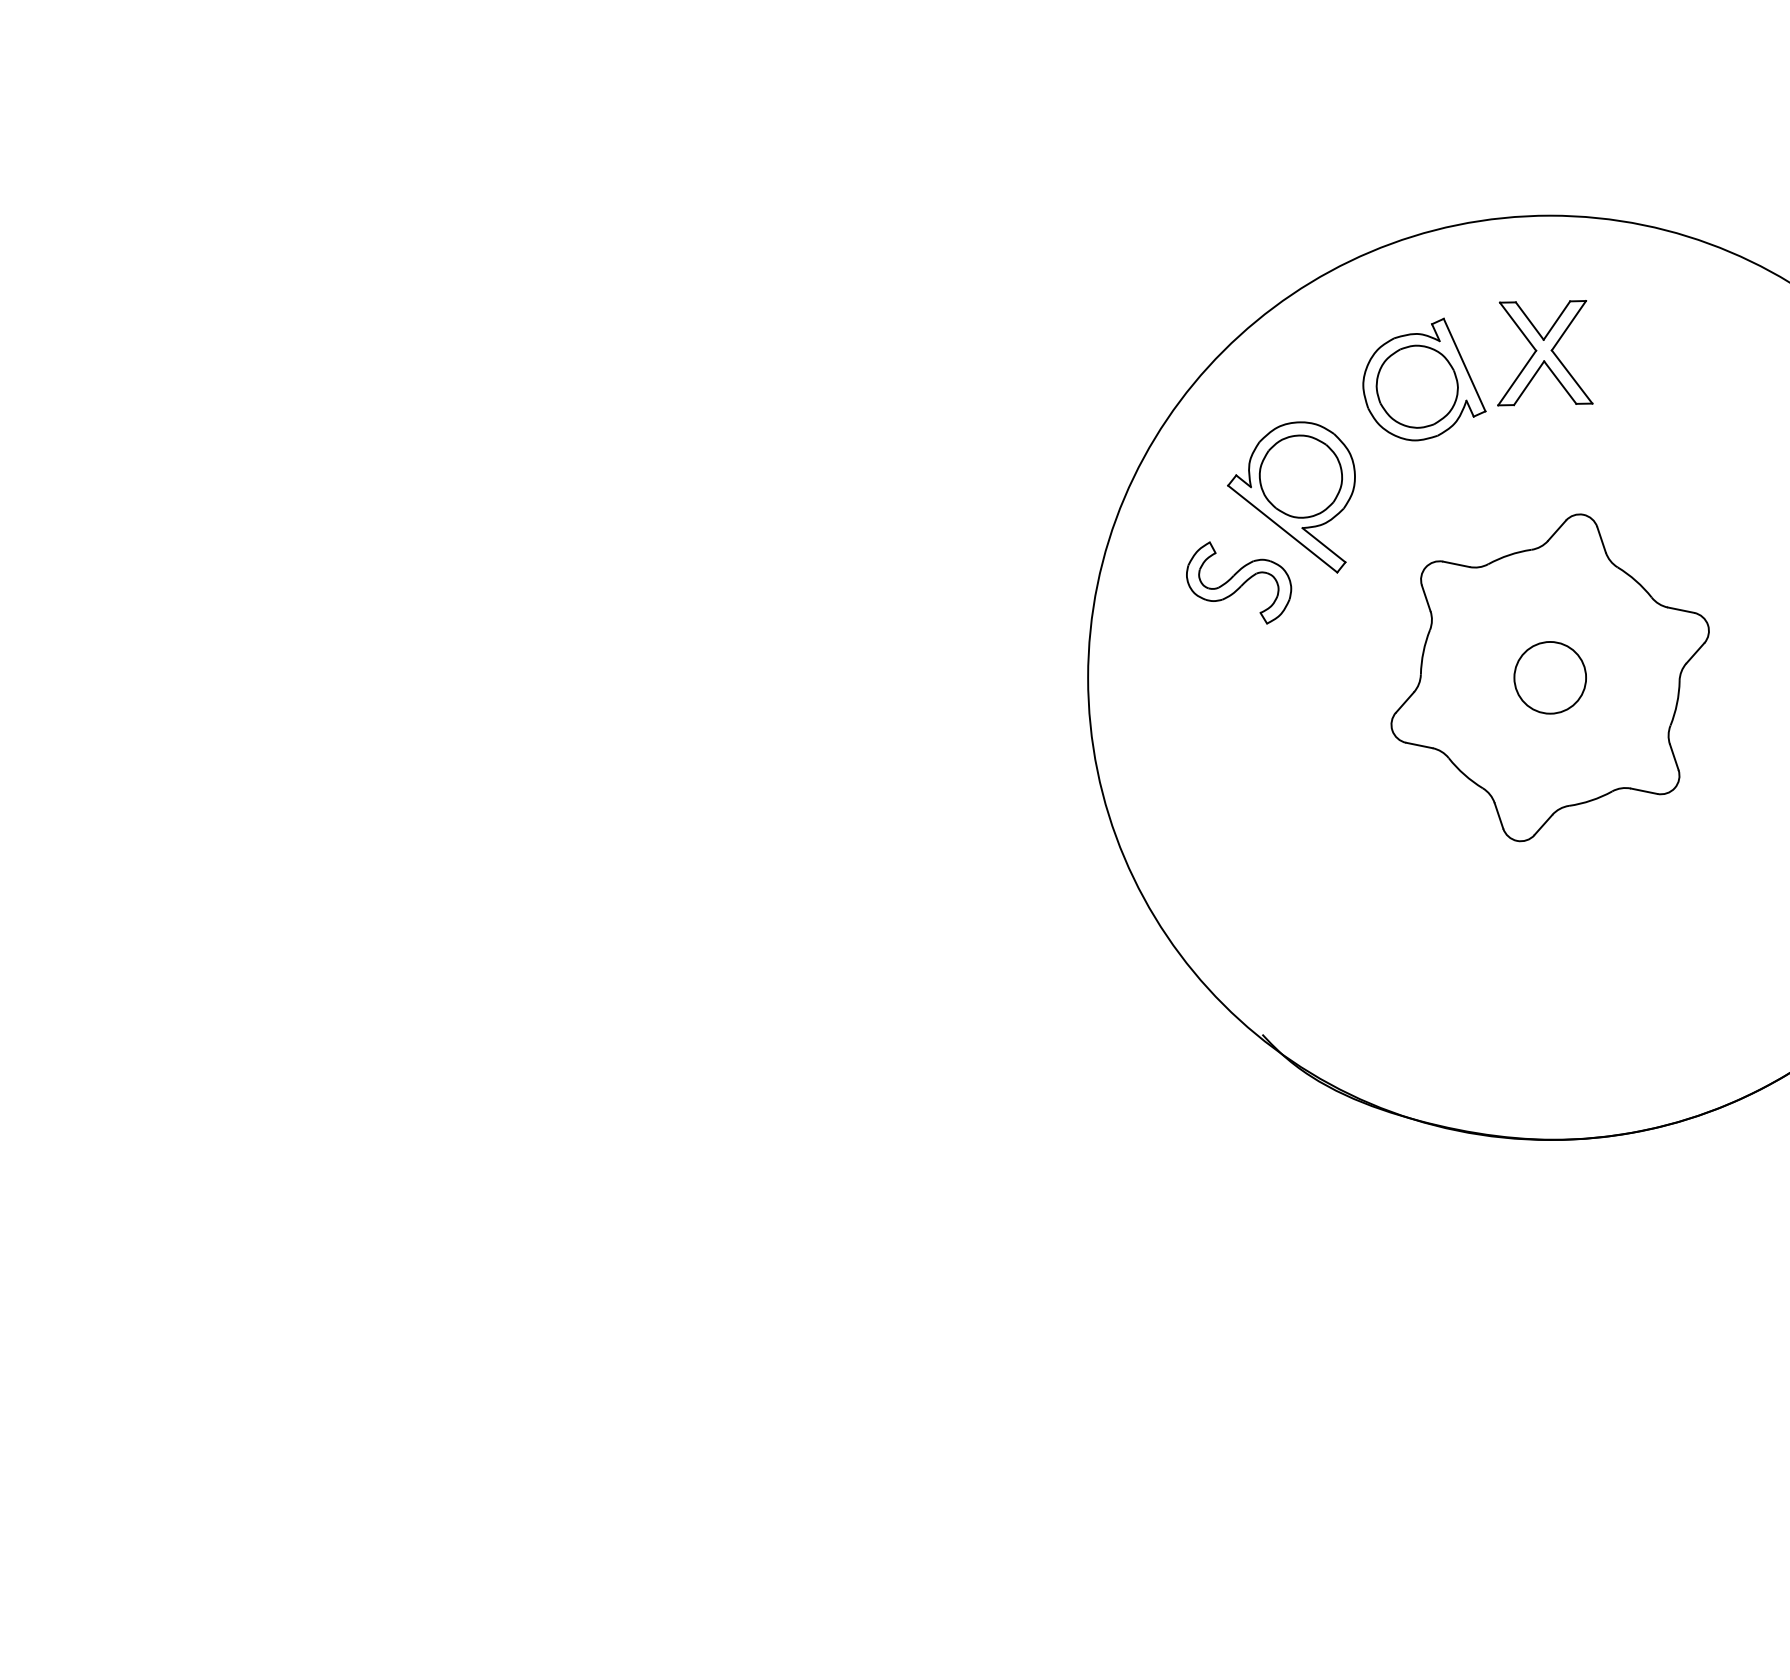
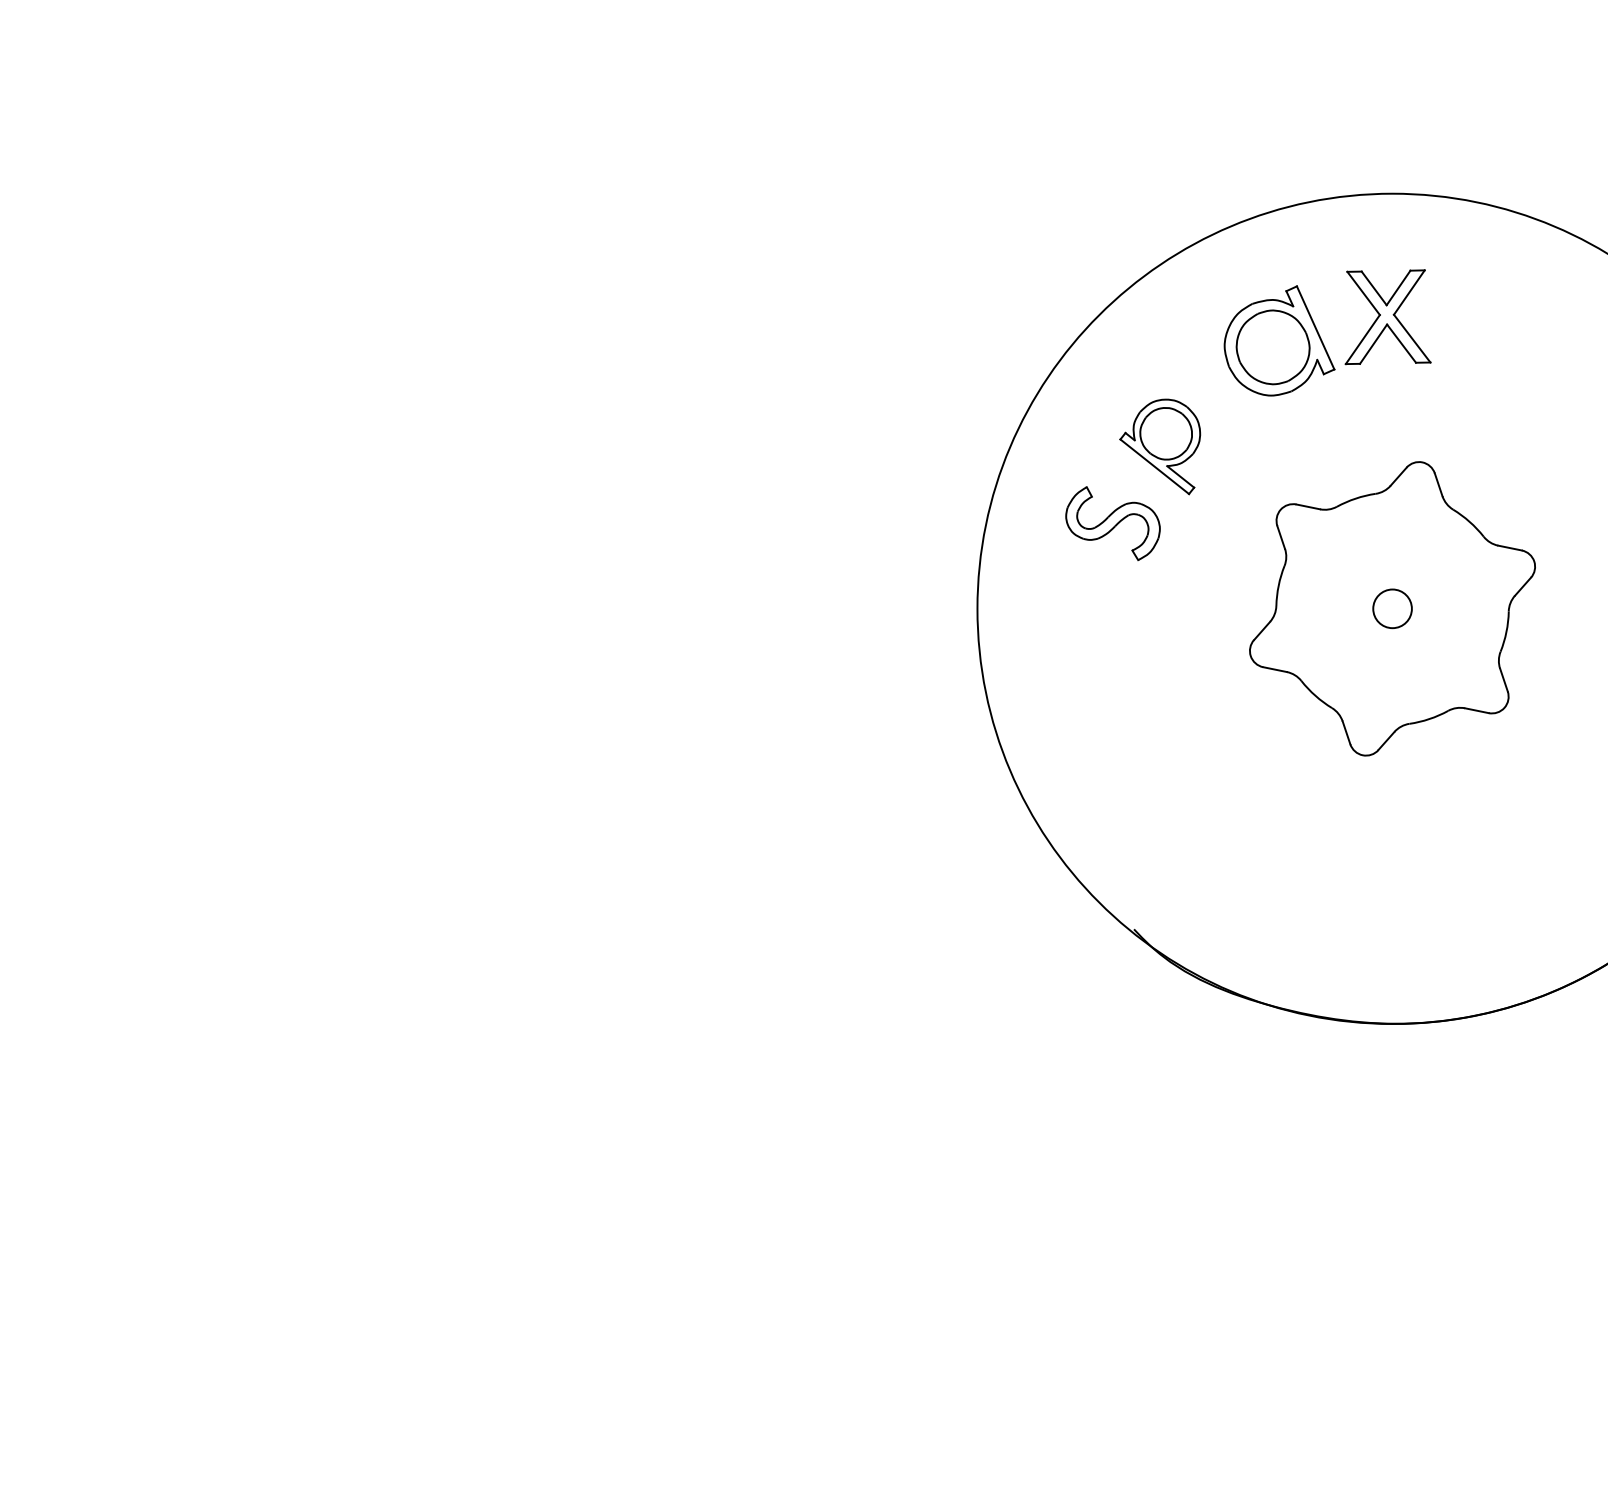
part: (1291, 497) -> (1160, 446), size x0.7
circle: (1550, 677) -> (1392, 608), size x0.6

